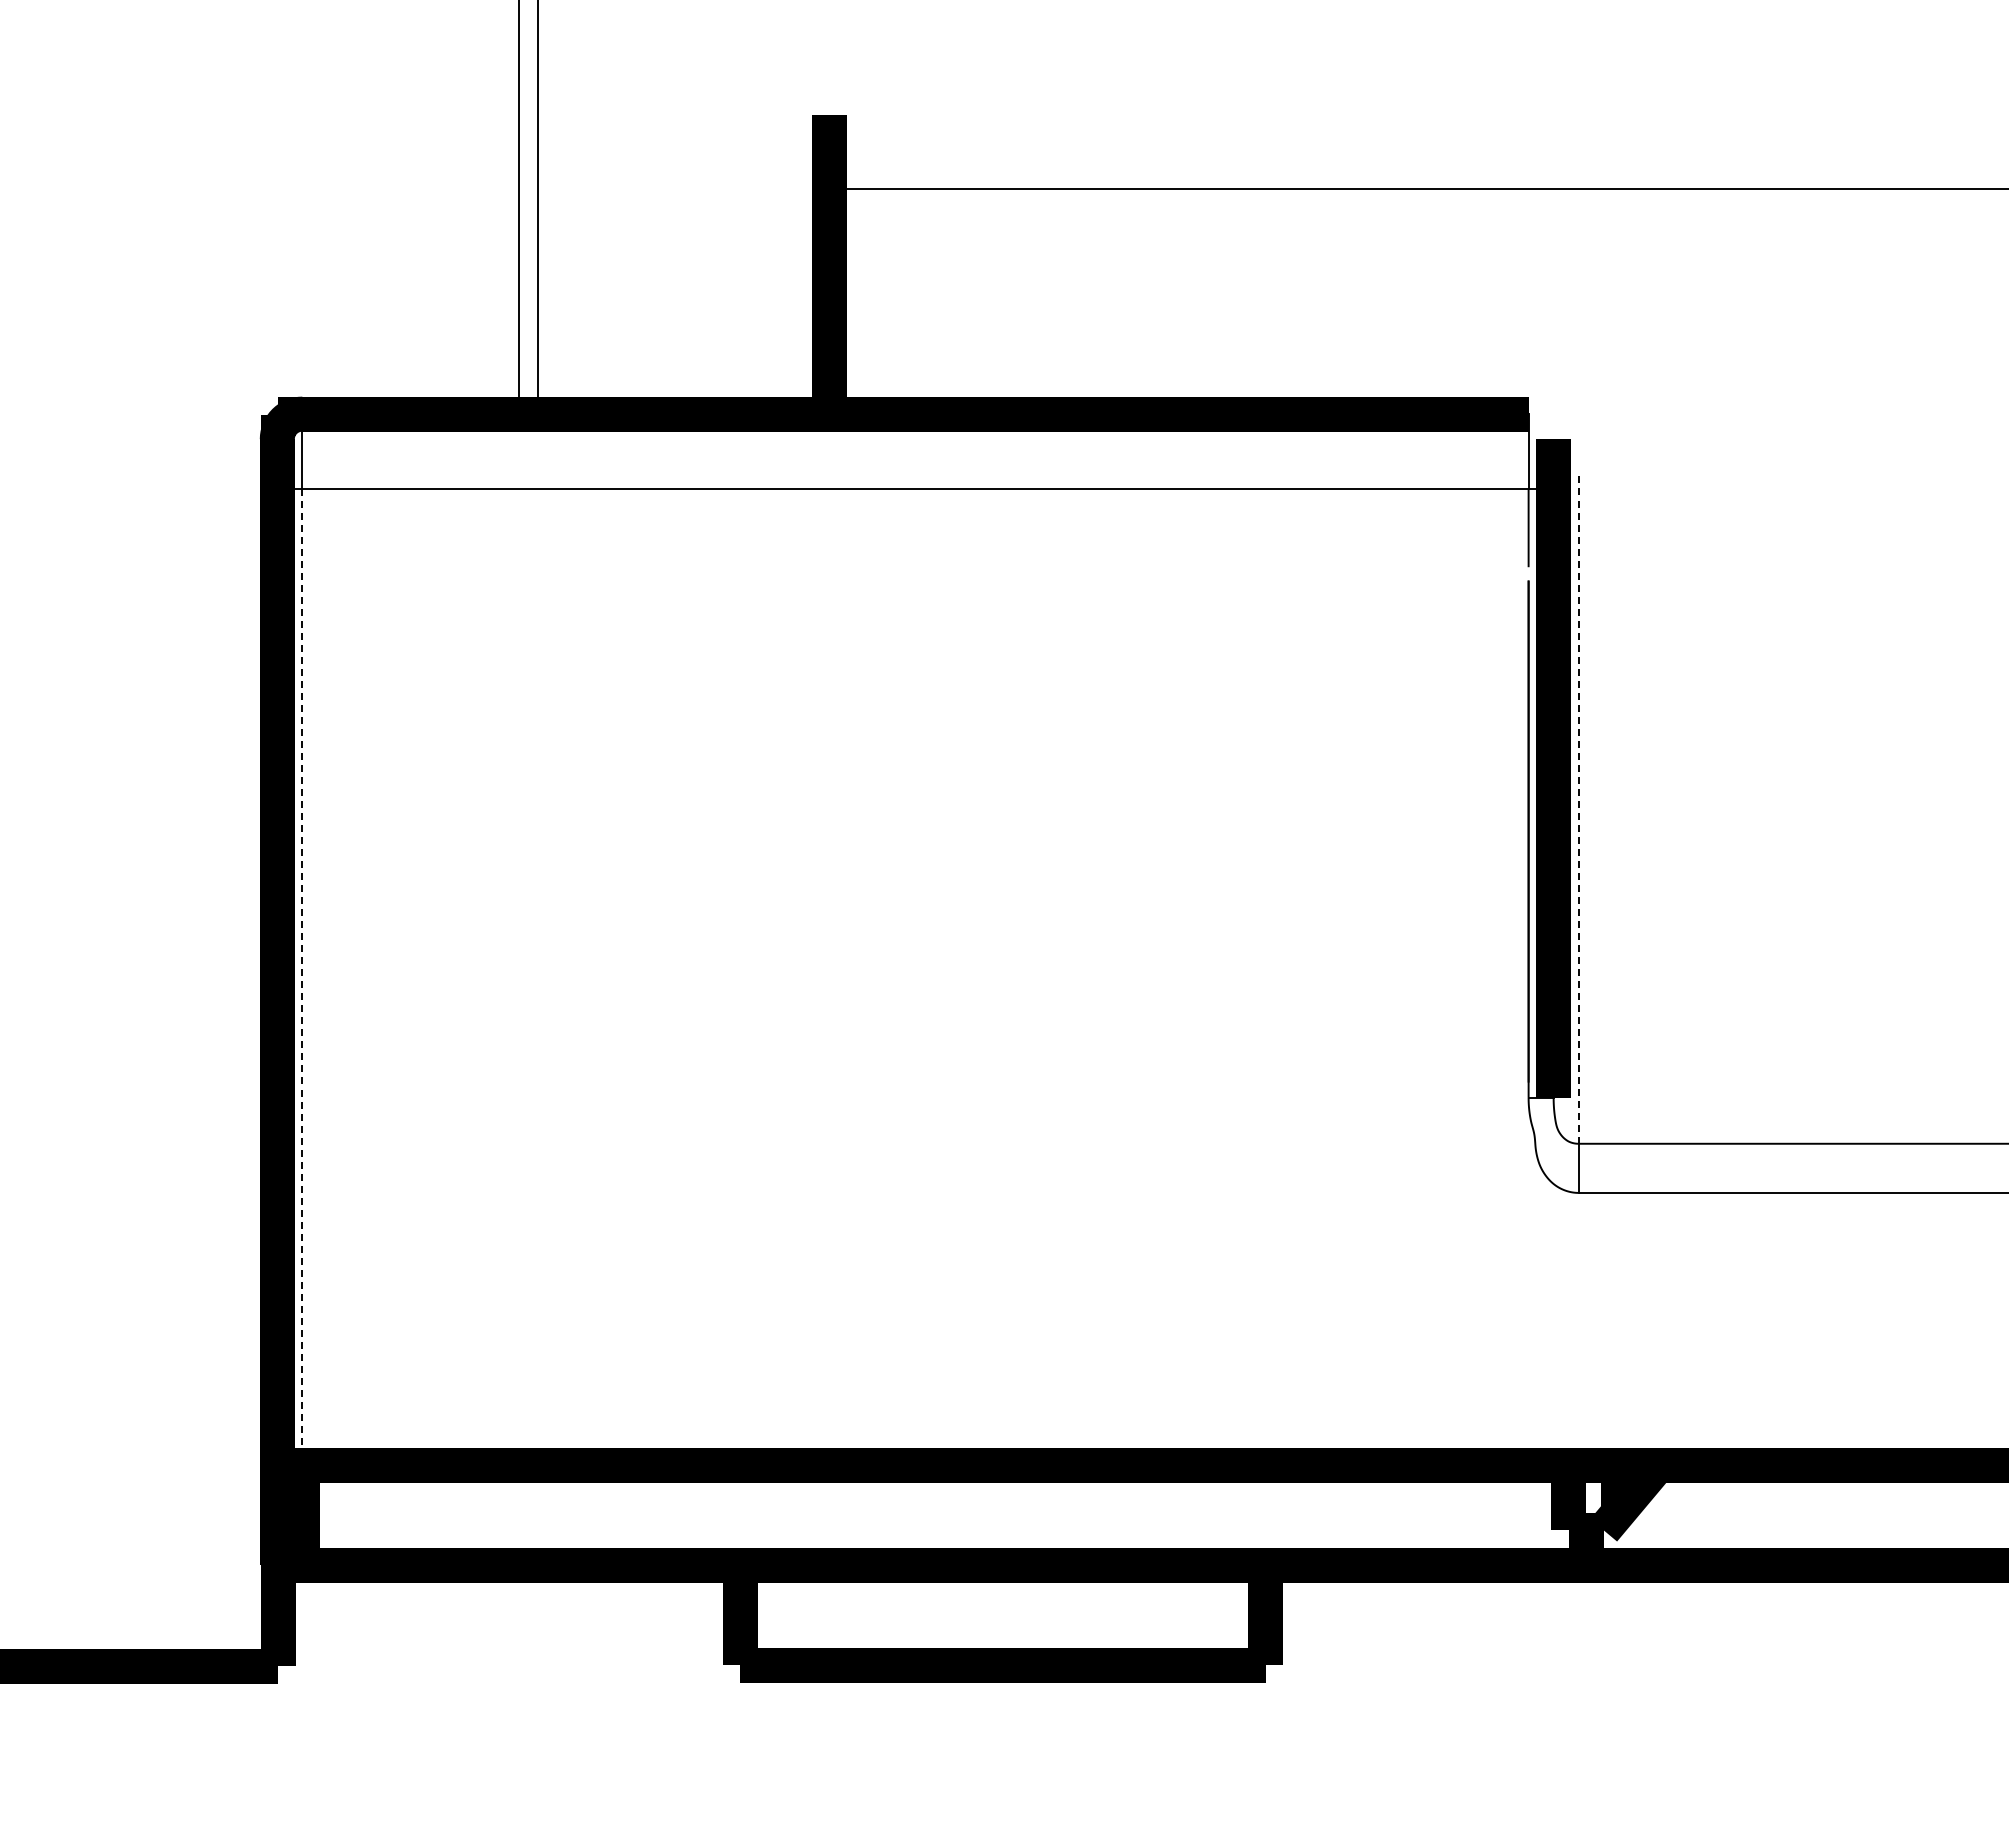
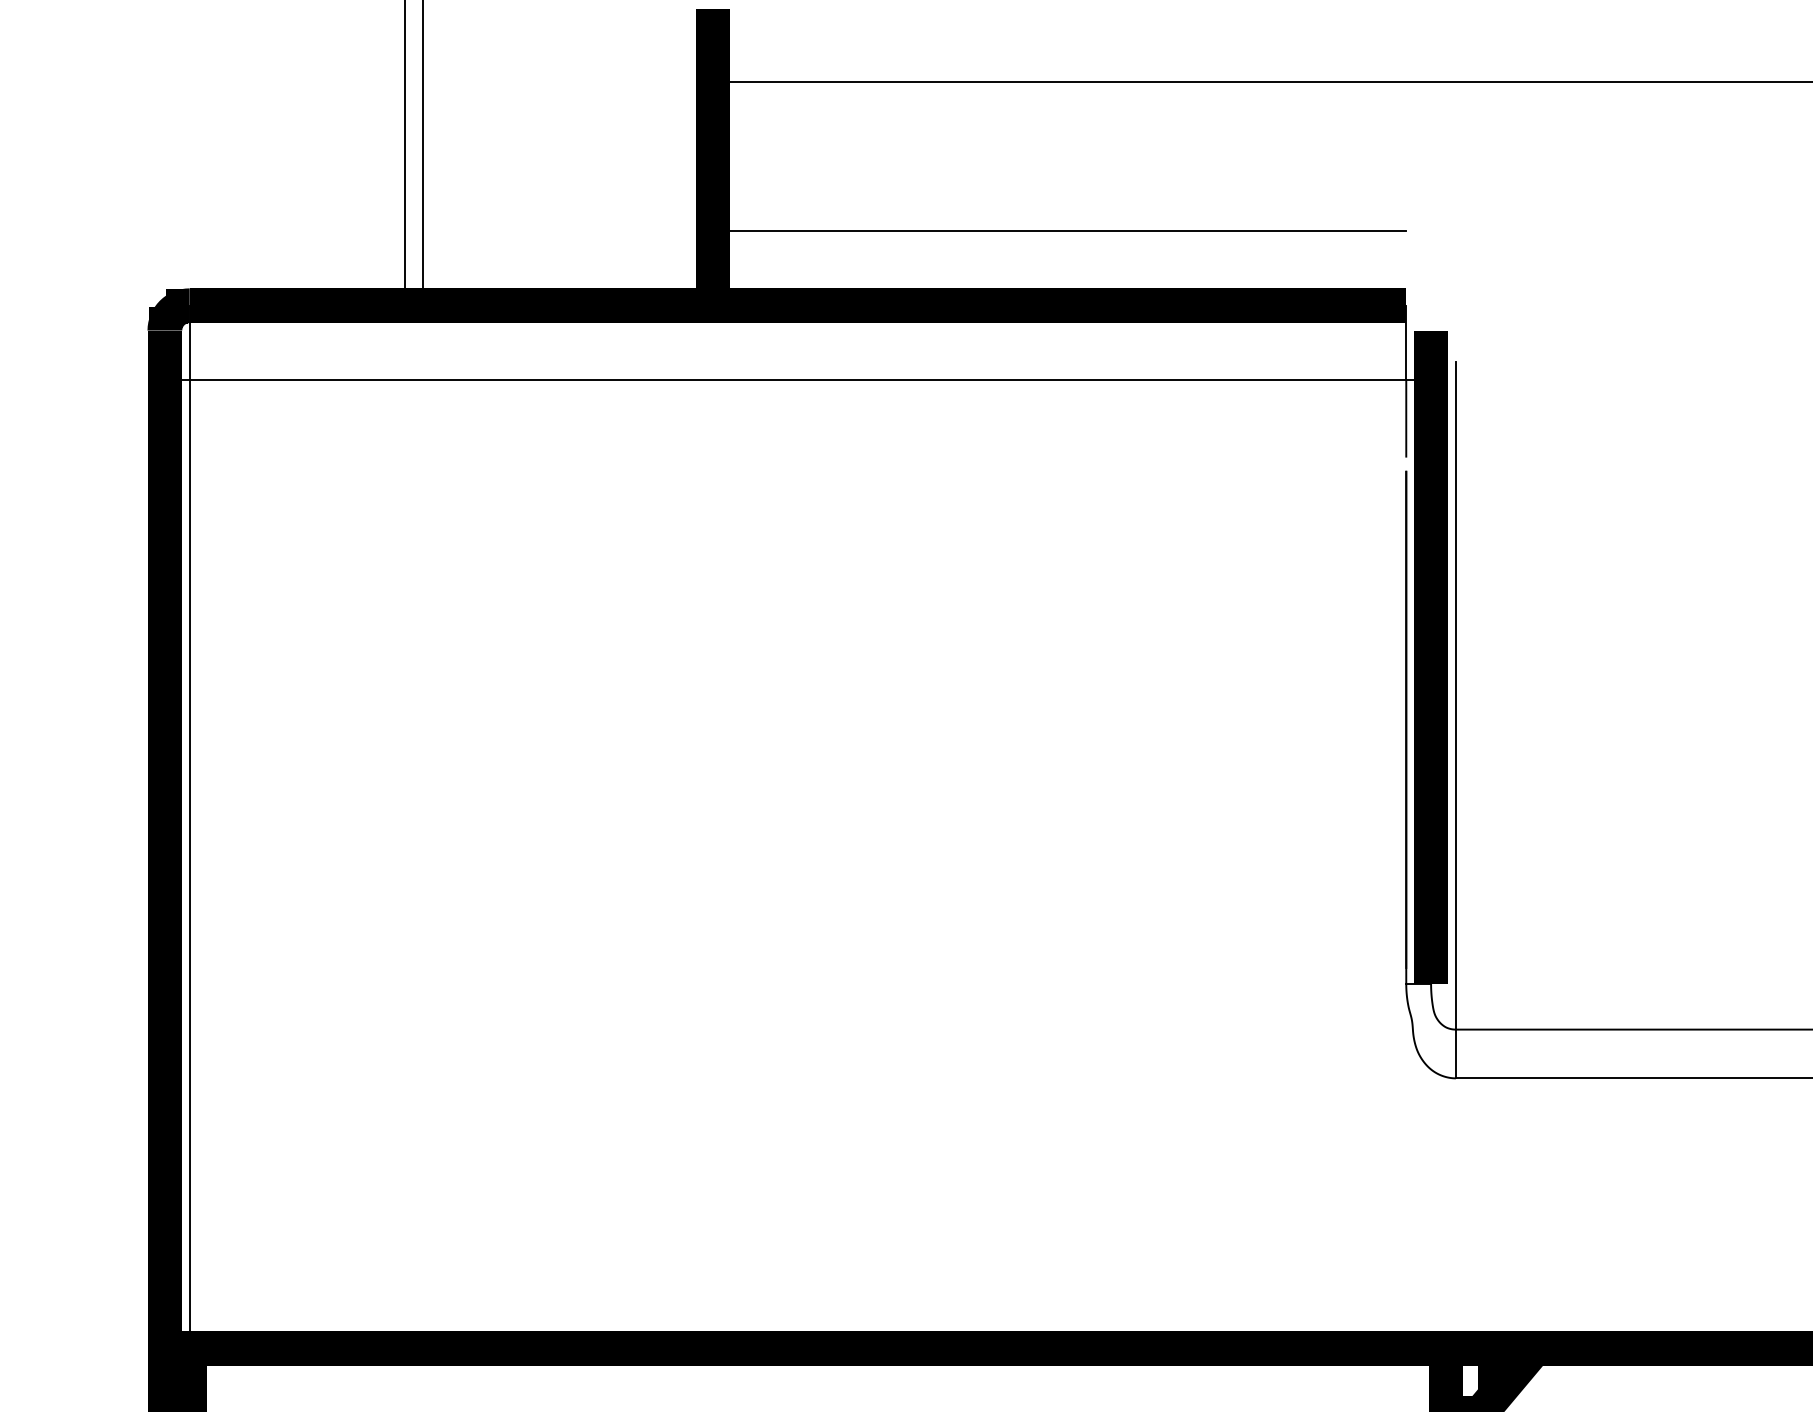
line: (1178, 339) -> (1058, 231), added
line: (1578, 806) -> (1455, 694), dashed -> solid
line: (302, 977) -> (189, 864), dashed -> solid

